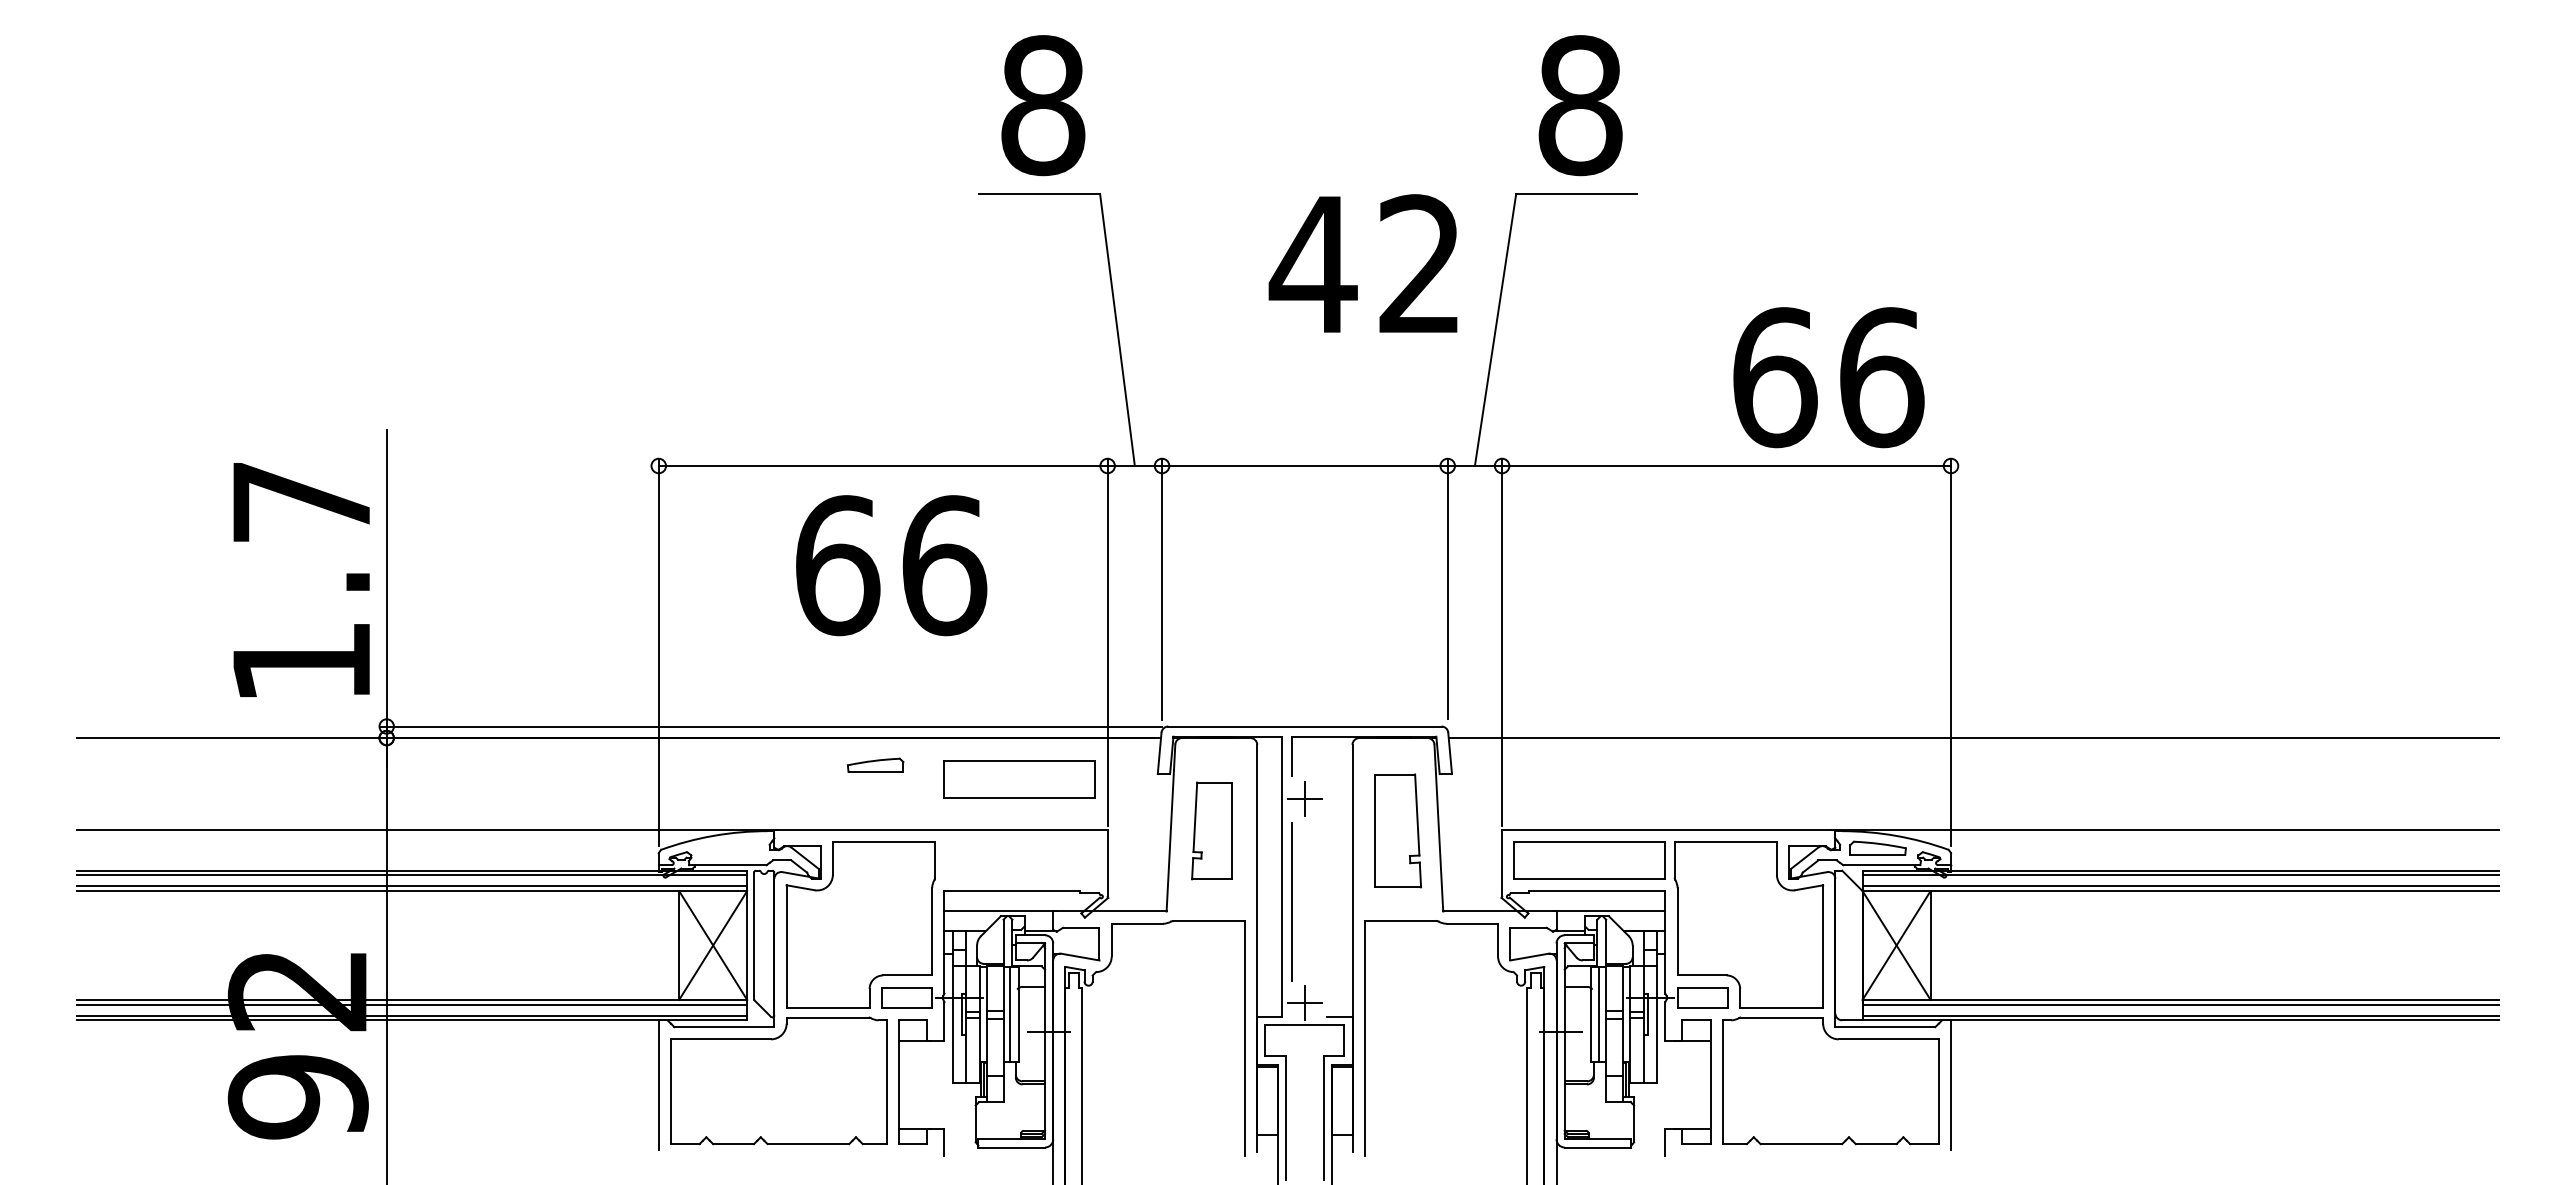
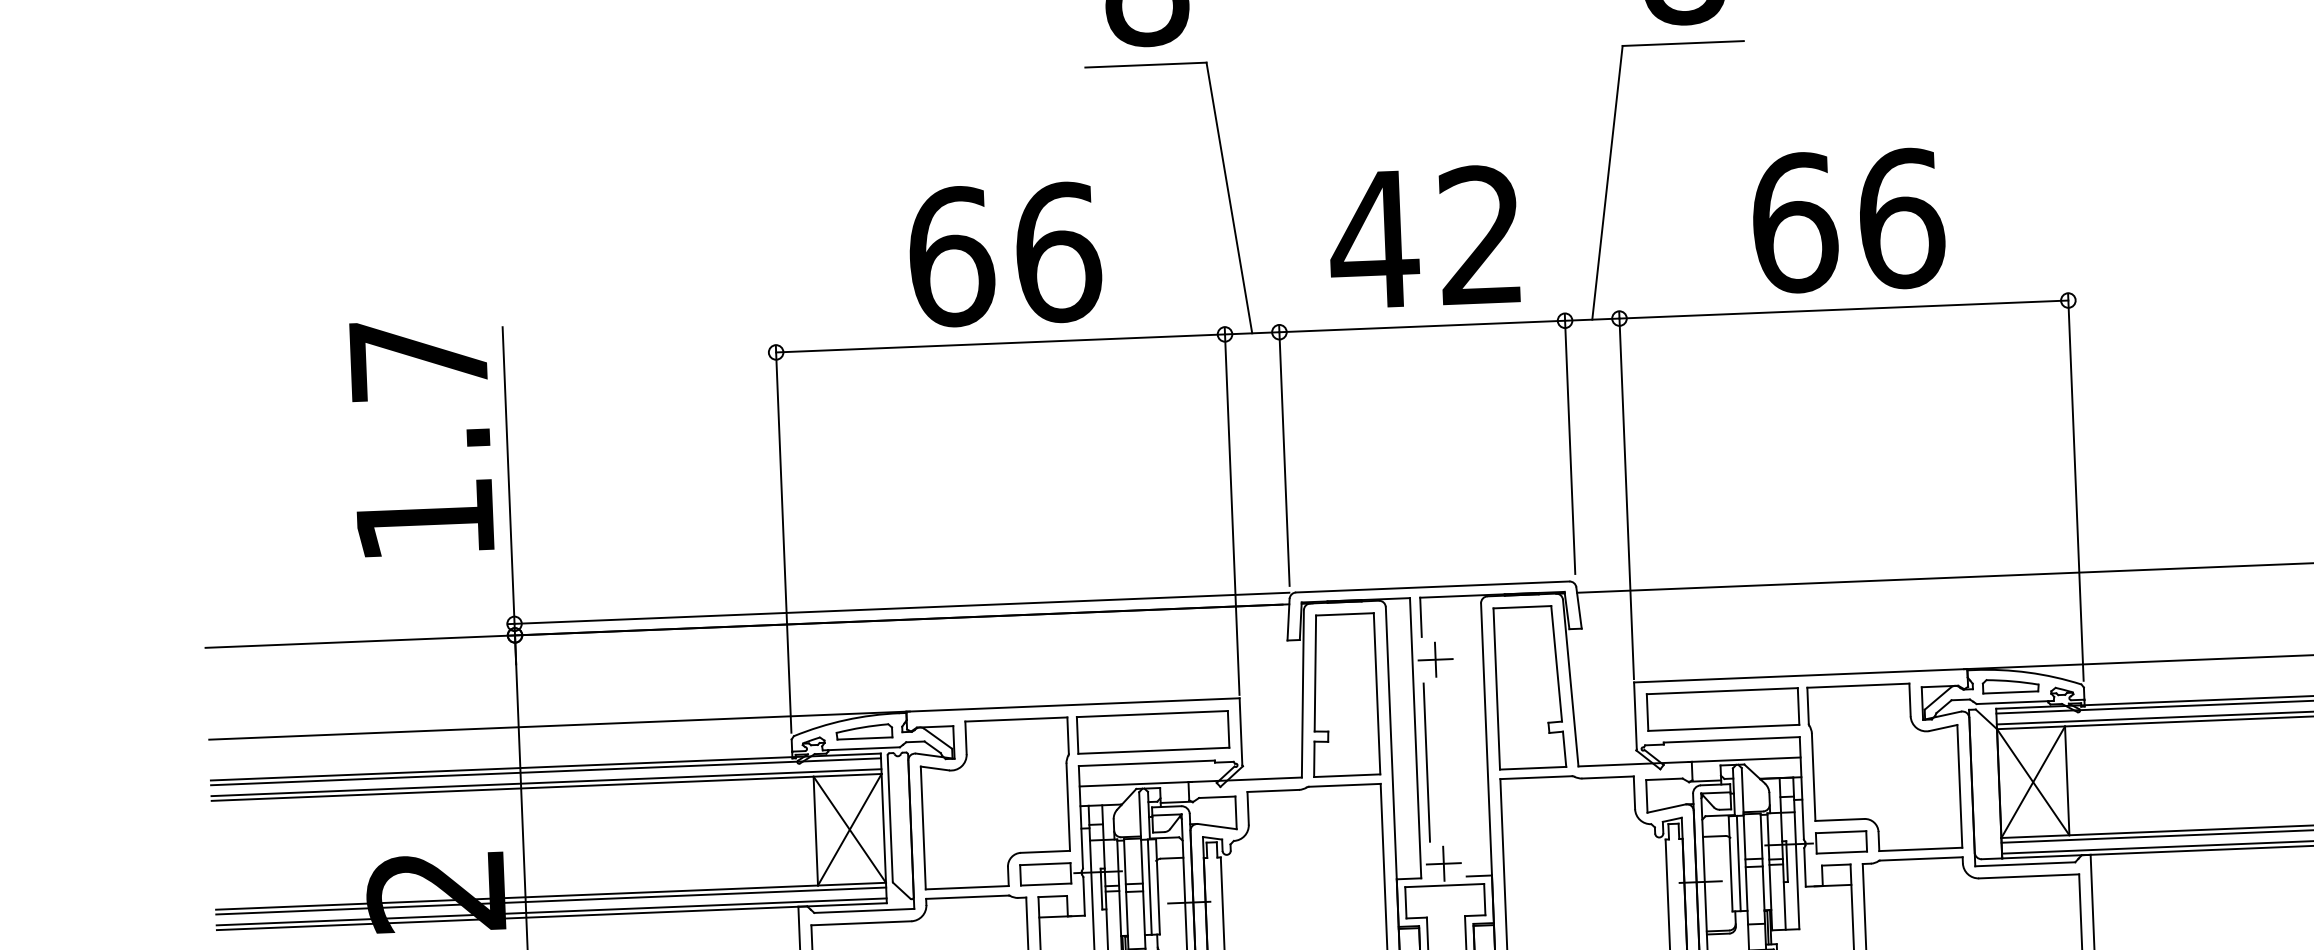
text: (1362, 263) -> (1423, 236), moved
text: (1828, 377) -> (1848, 220), moved
text: (891, 565) -> (1005, 254), moved
text: (301, 579) -> (421, 437), moved
part: (875, 764) -> (864, 731), moved
part: (1019, 779) -> (1152, 732), moved
part: (1211, 830) -> (1343, 694), size x1.67
part: (1397, 830) -> (1529, 687), size x1.43

